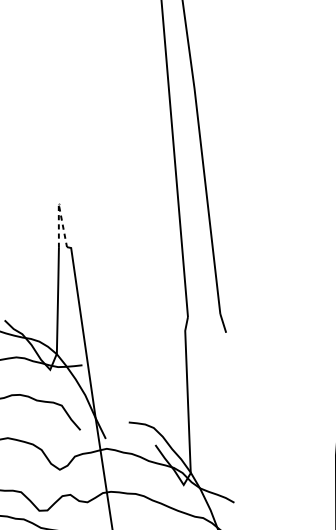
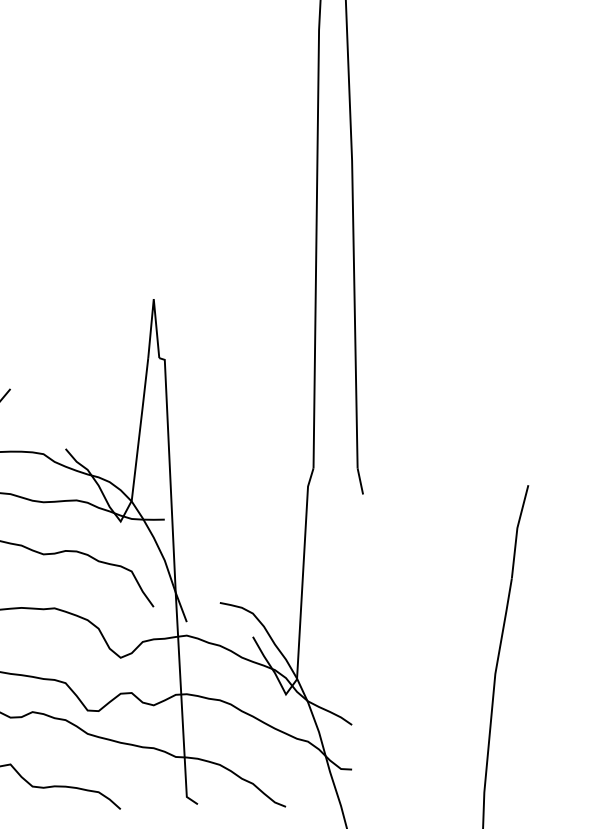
line: (58, 204) -> (153, 299), dashed -> solid

